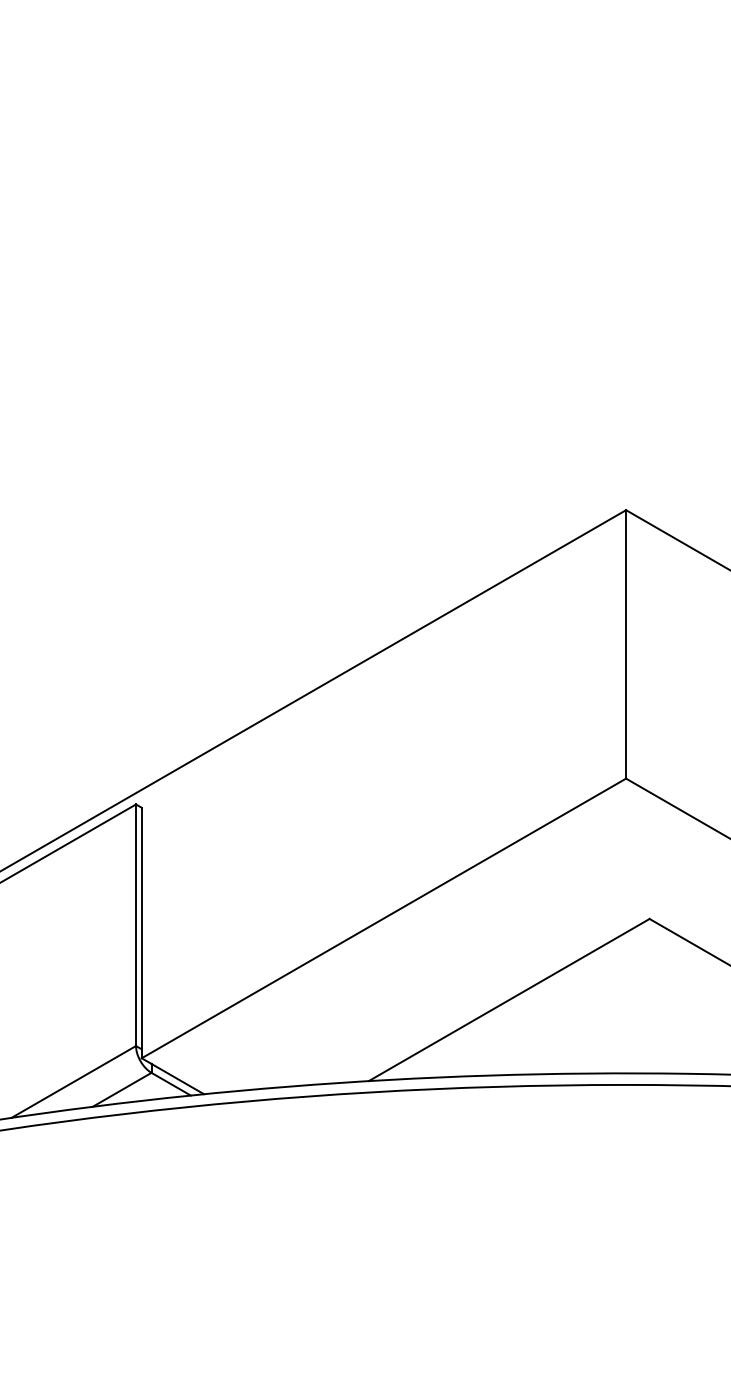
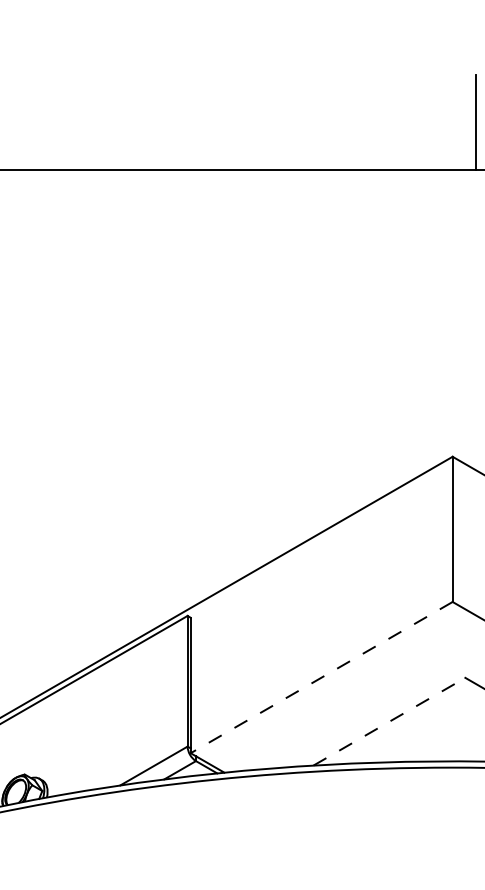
line: (383, 918) -> (321, 677), solid -> dashed
line: (509, 999) -> (389, 721), solid -> dashed

